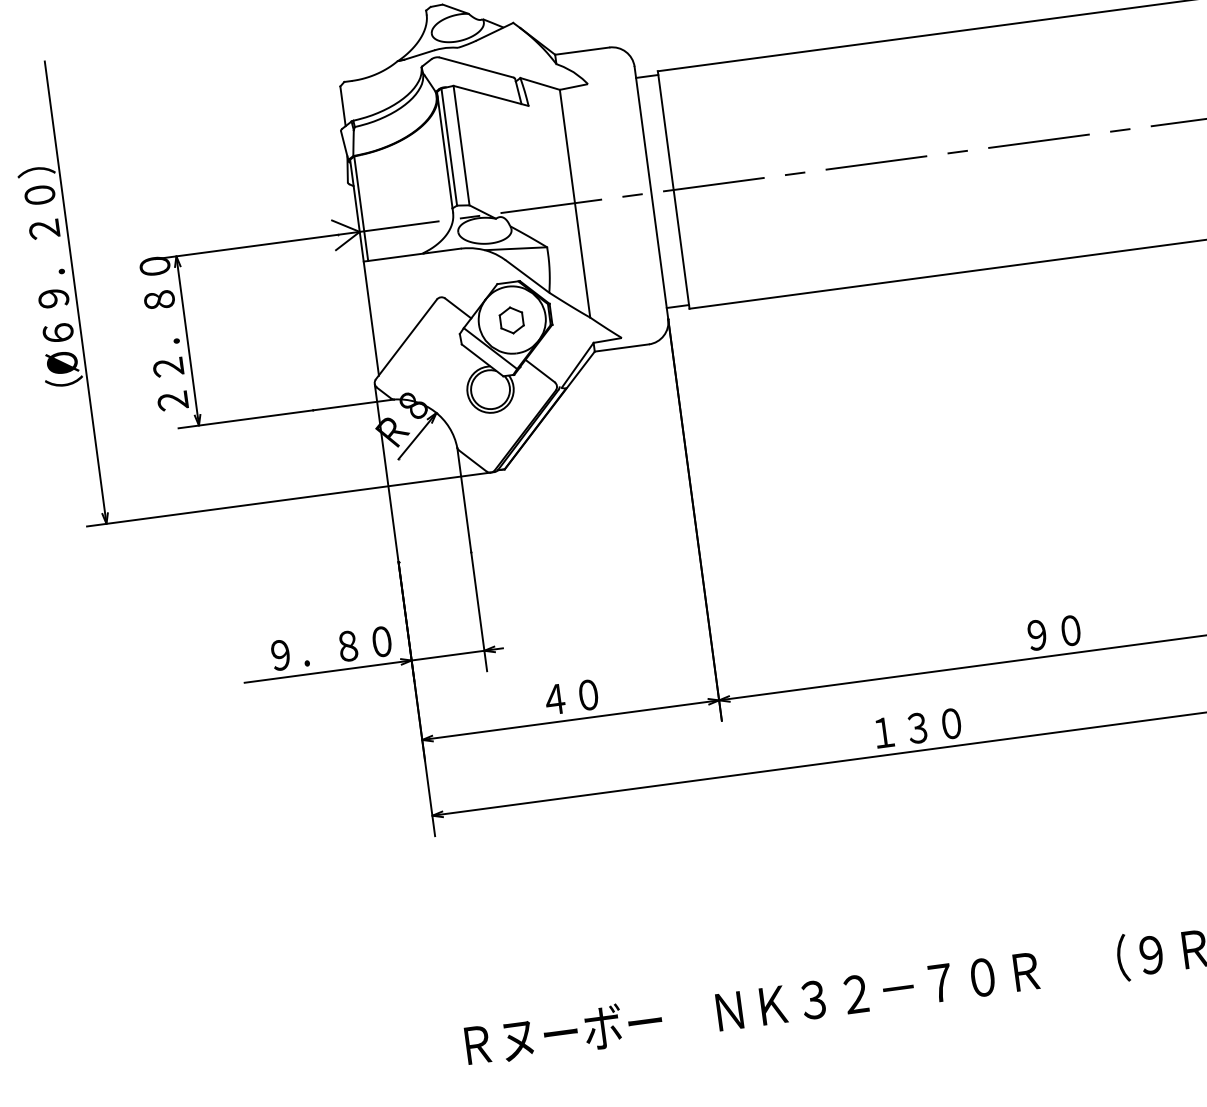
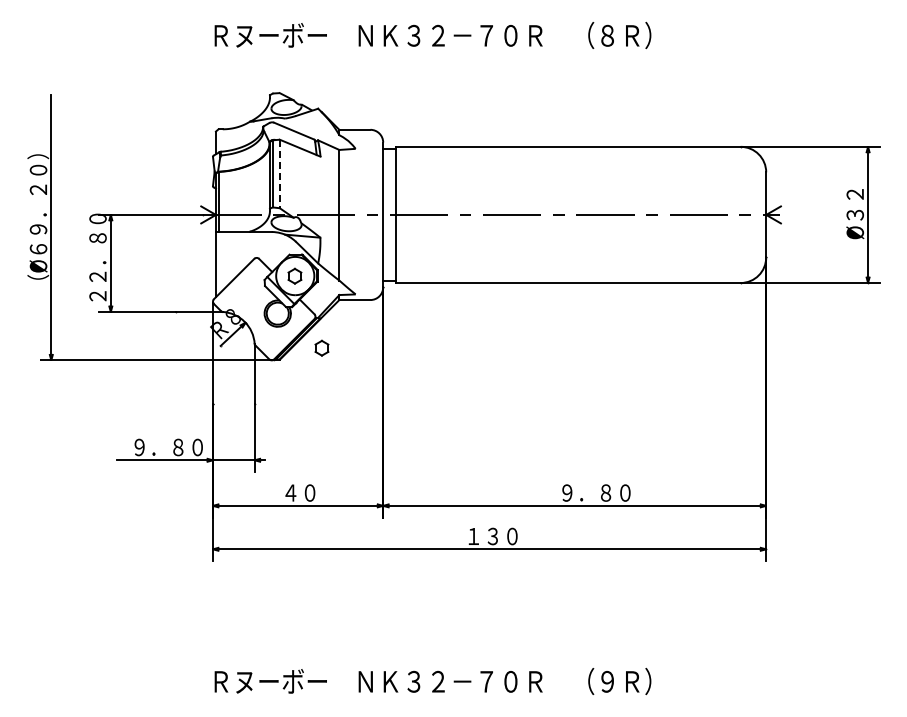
line: (461, 146) -> (279, 174), solid -> dashed
part: (574, 438) -> (321, 347), added
text: (1103, 625) -> (605, 492), ９０ -> ９．８０

